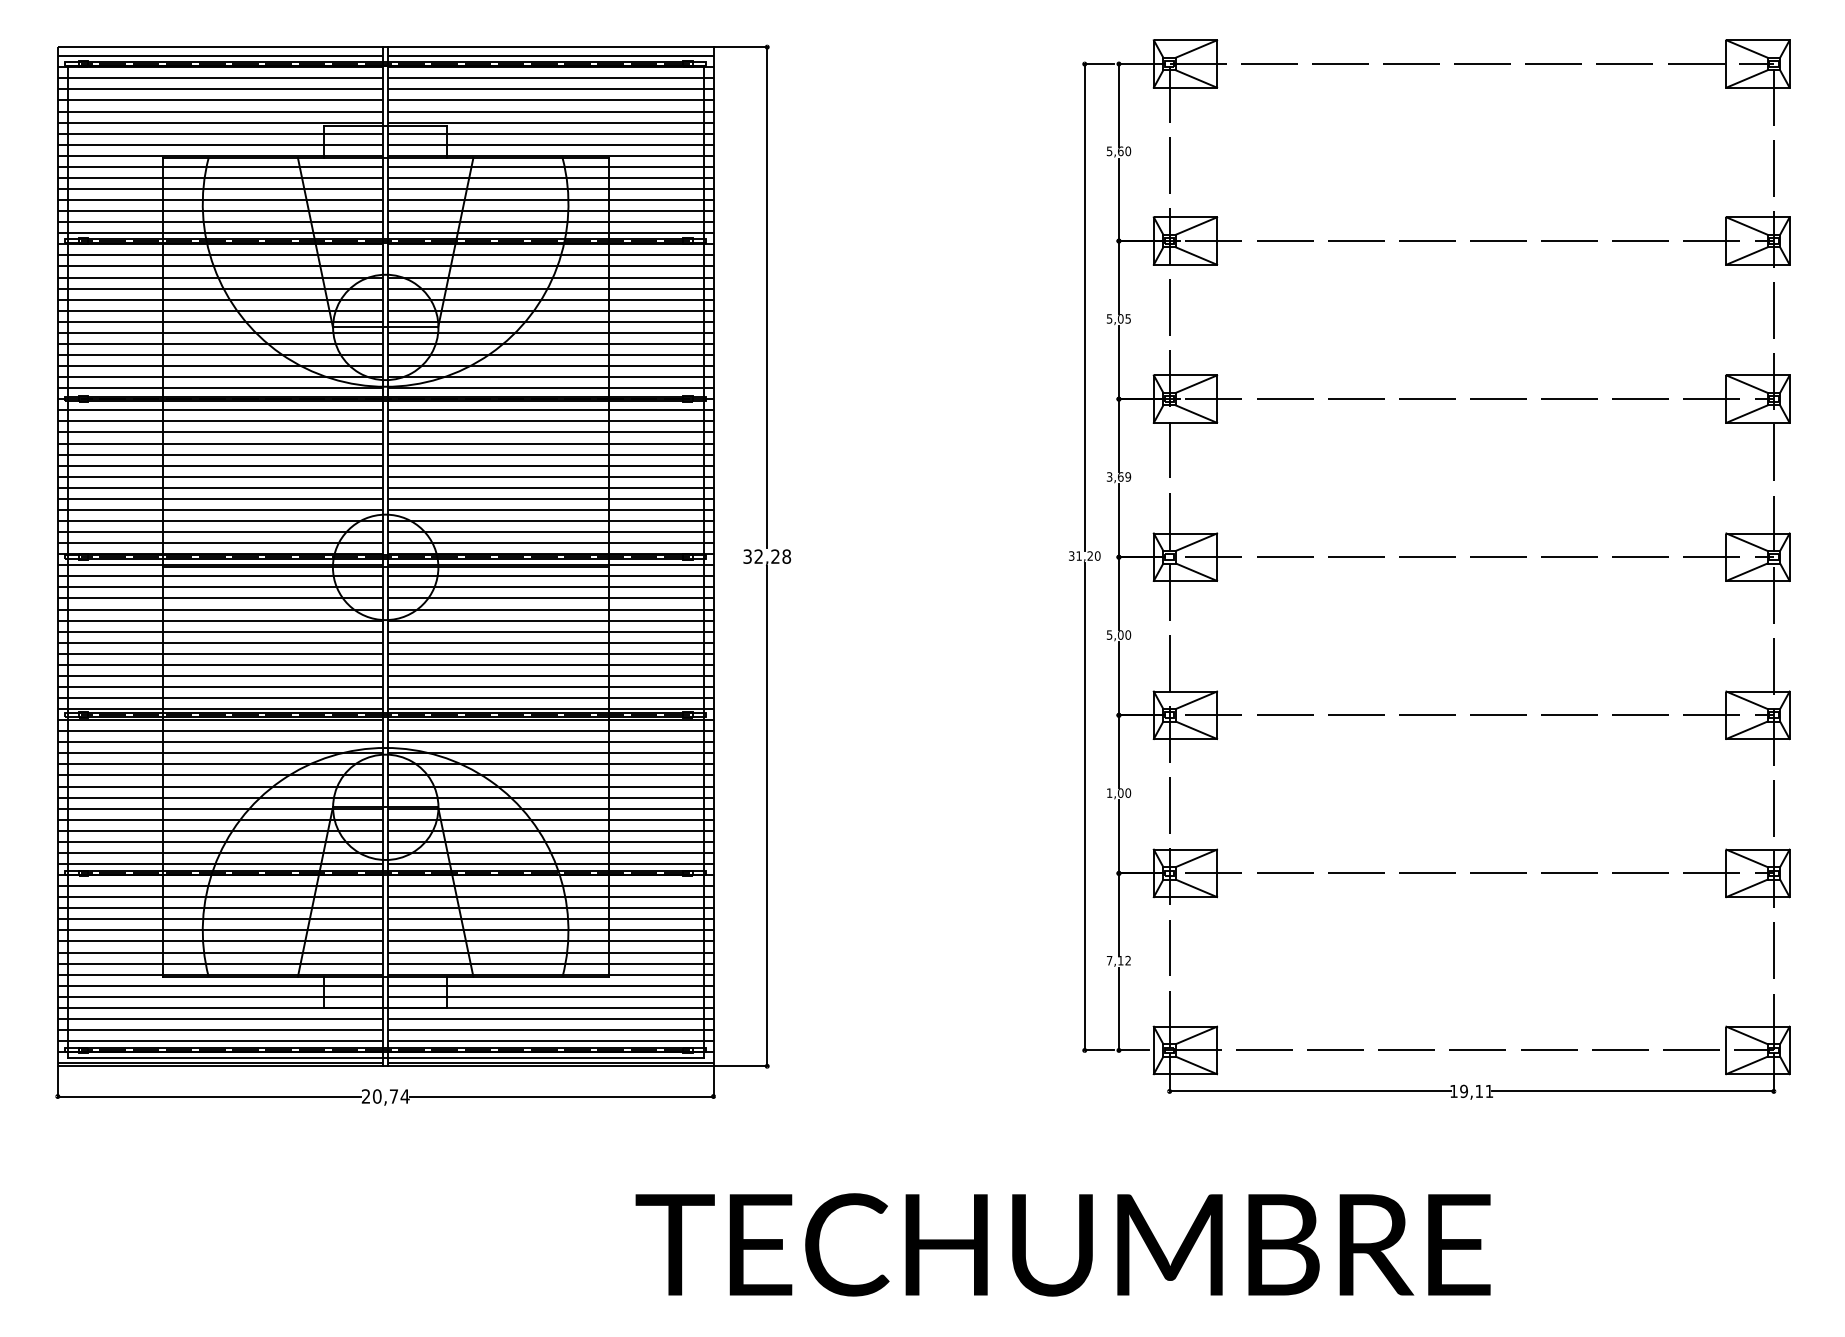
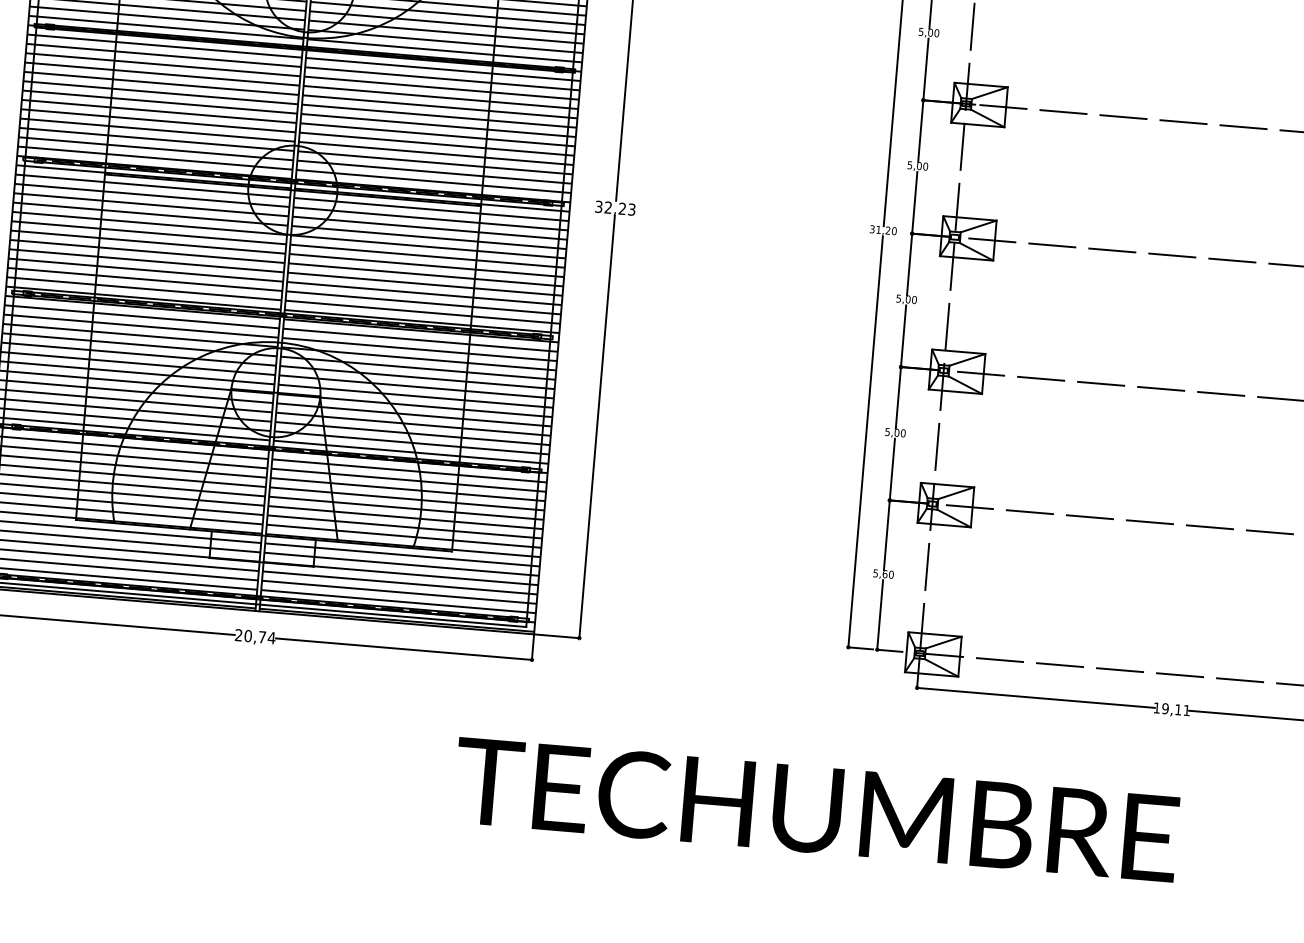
text: (1128, 318) -> (937, 32), 5,05 -> 5,00
text: (1118, 476) -> (917, 165), 3,69 -> 5,00
text: (786, 556) -> (631, 209), 32,28 -> 32,23
text: (1109, 792) -> (887, 431), 1,00 -> 5,00
text: (1118, 960) -> (883, 573), 7,12 -> 5,60

